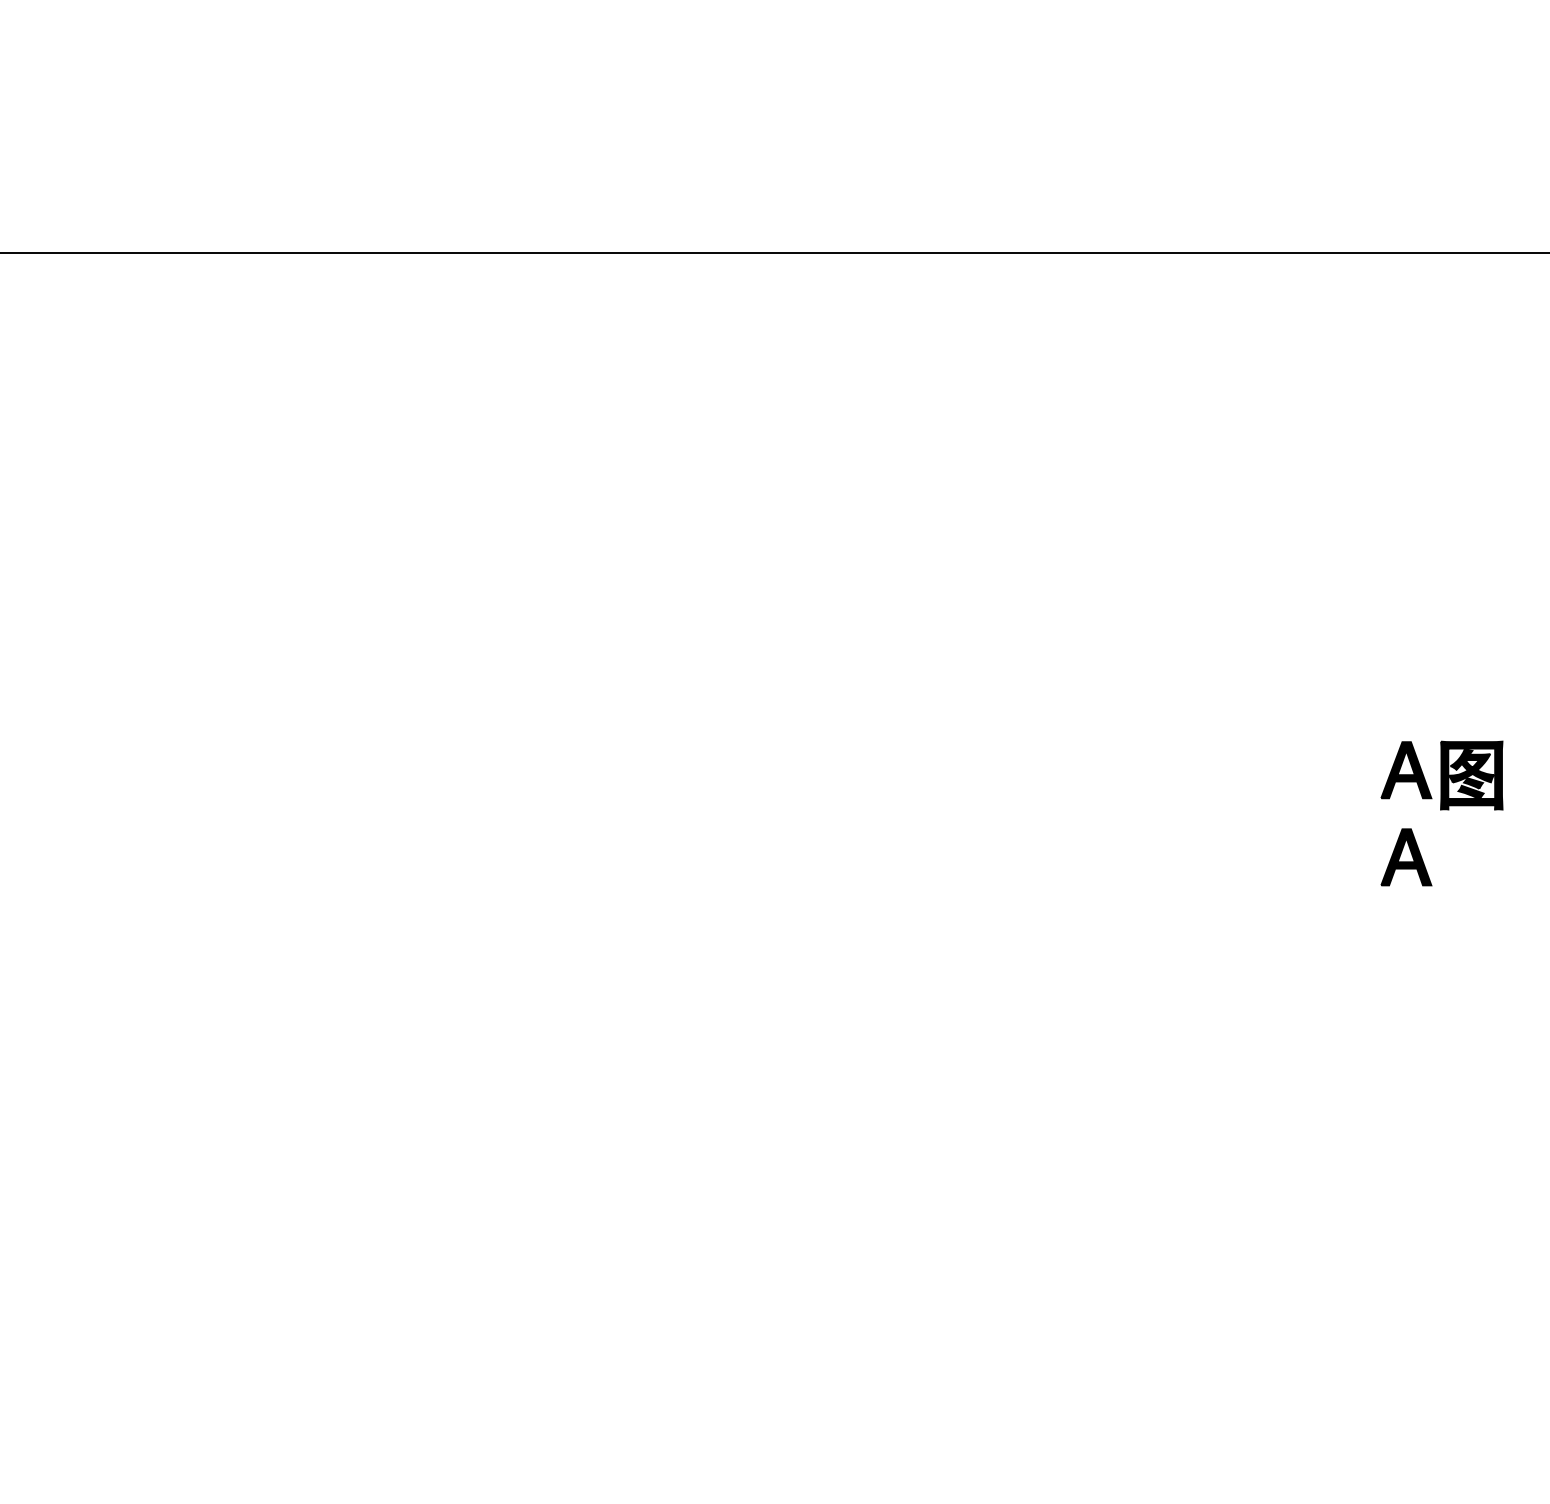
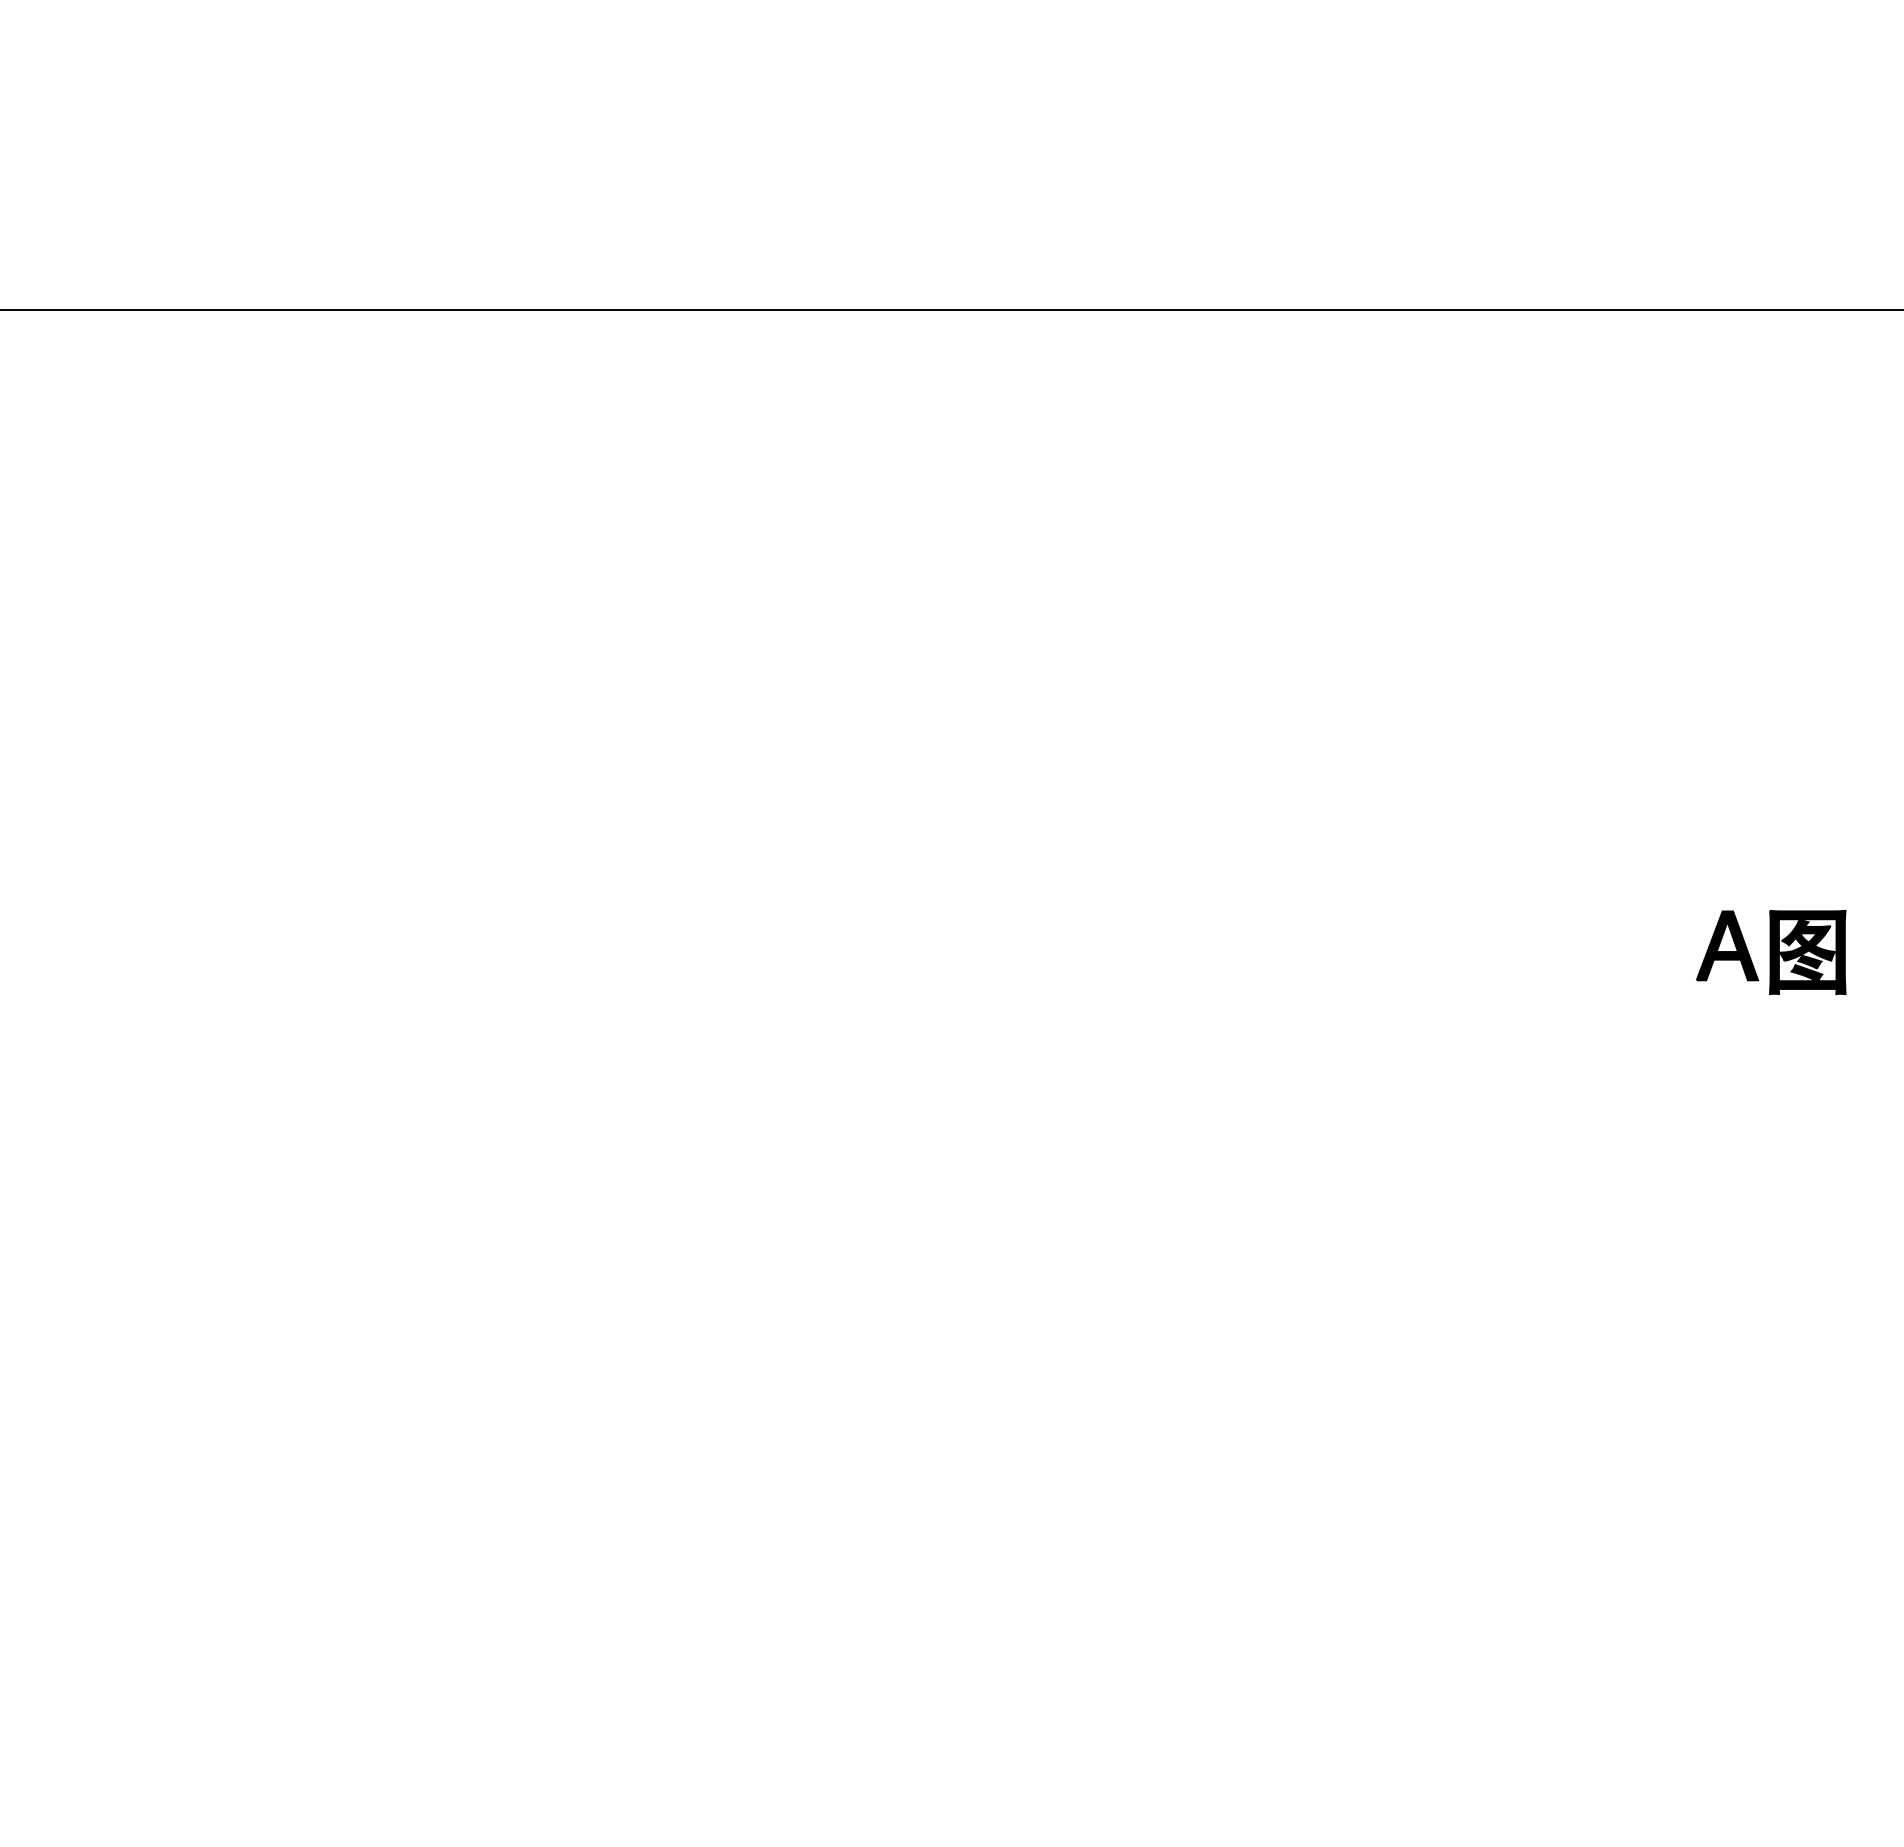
part: (1406, 857) -> (1727, 1052), removed

